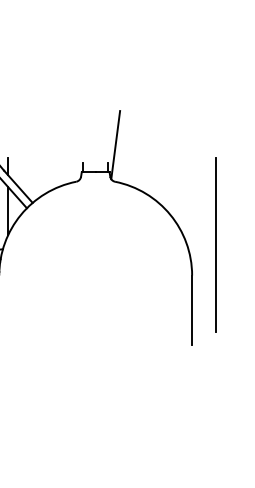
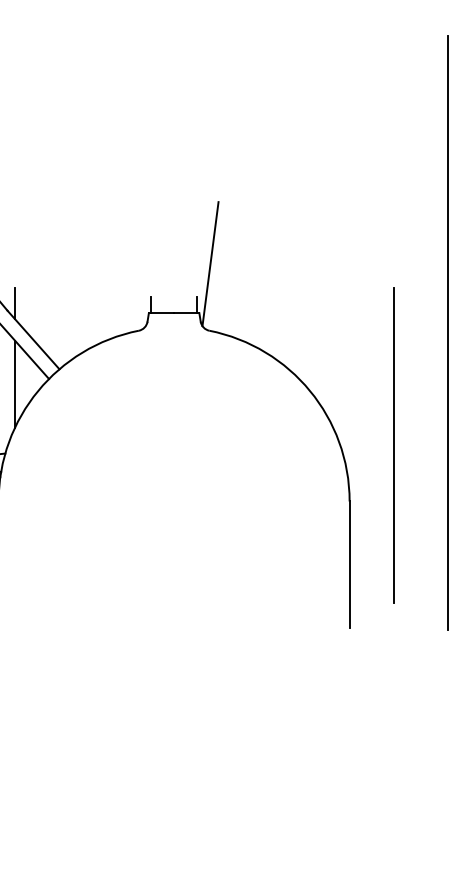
line: (246, 182) -> (448, 332), added

